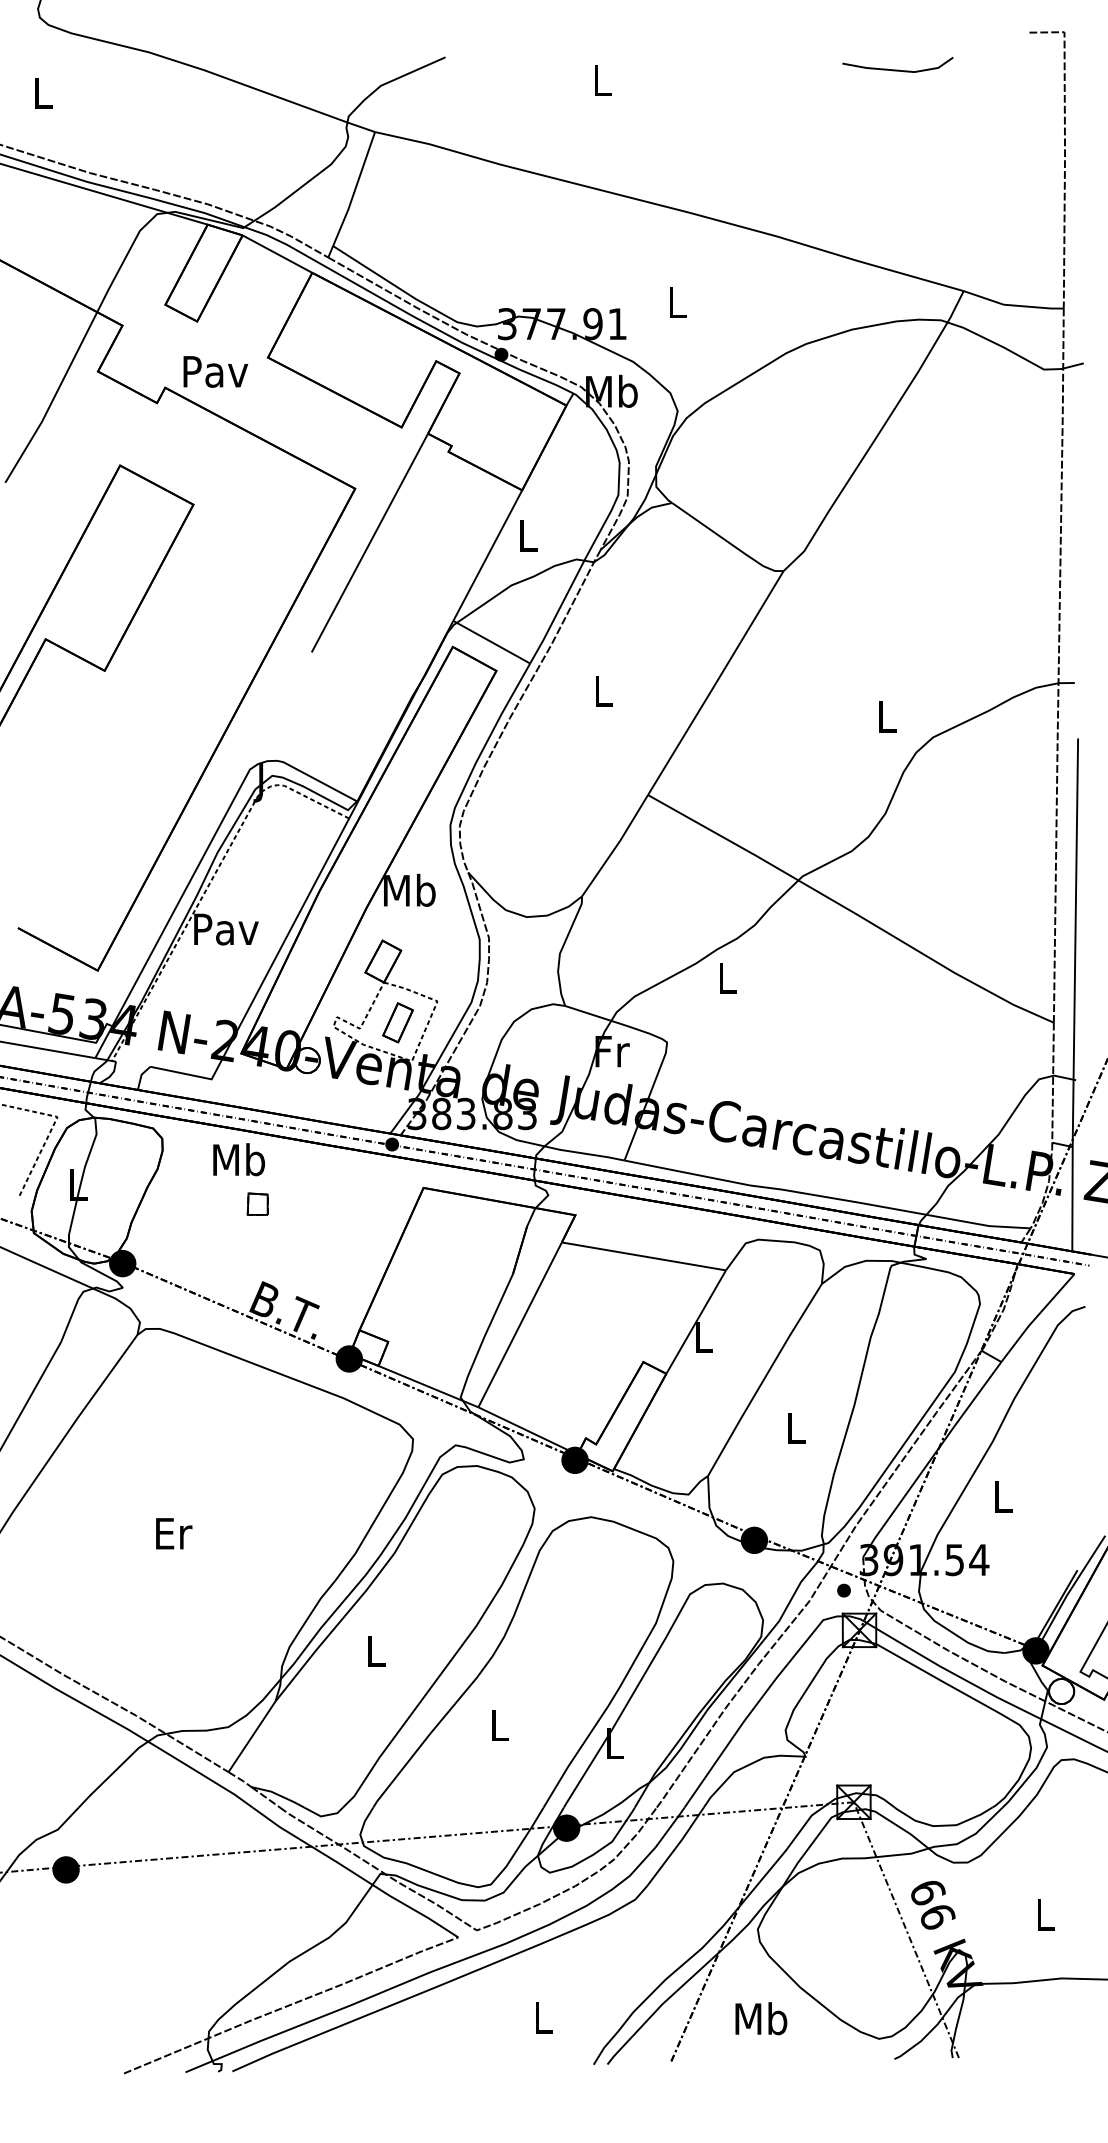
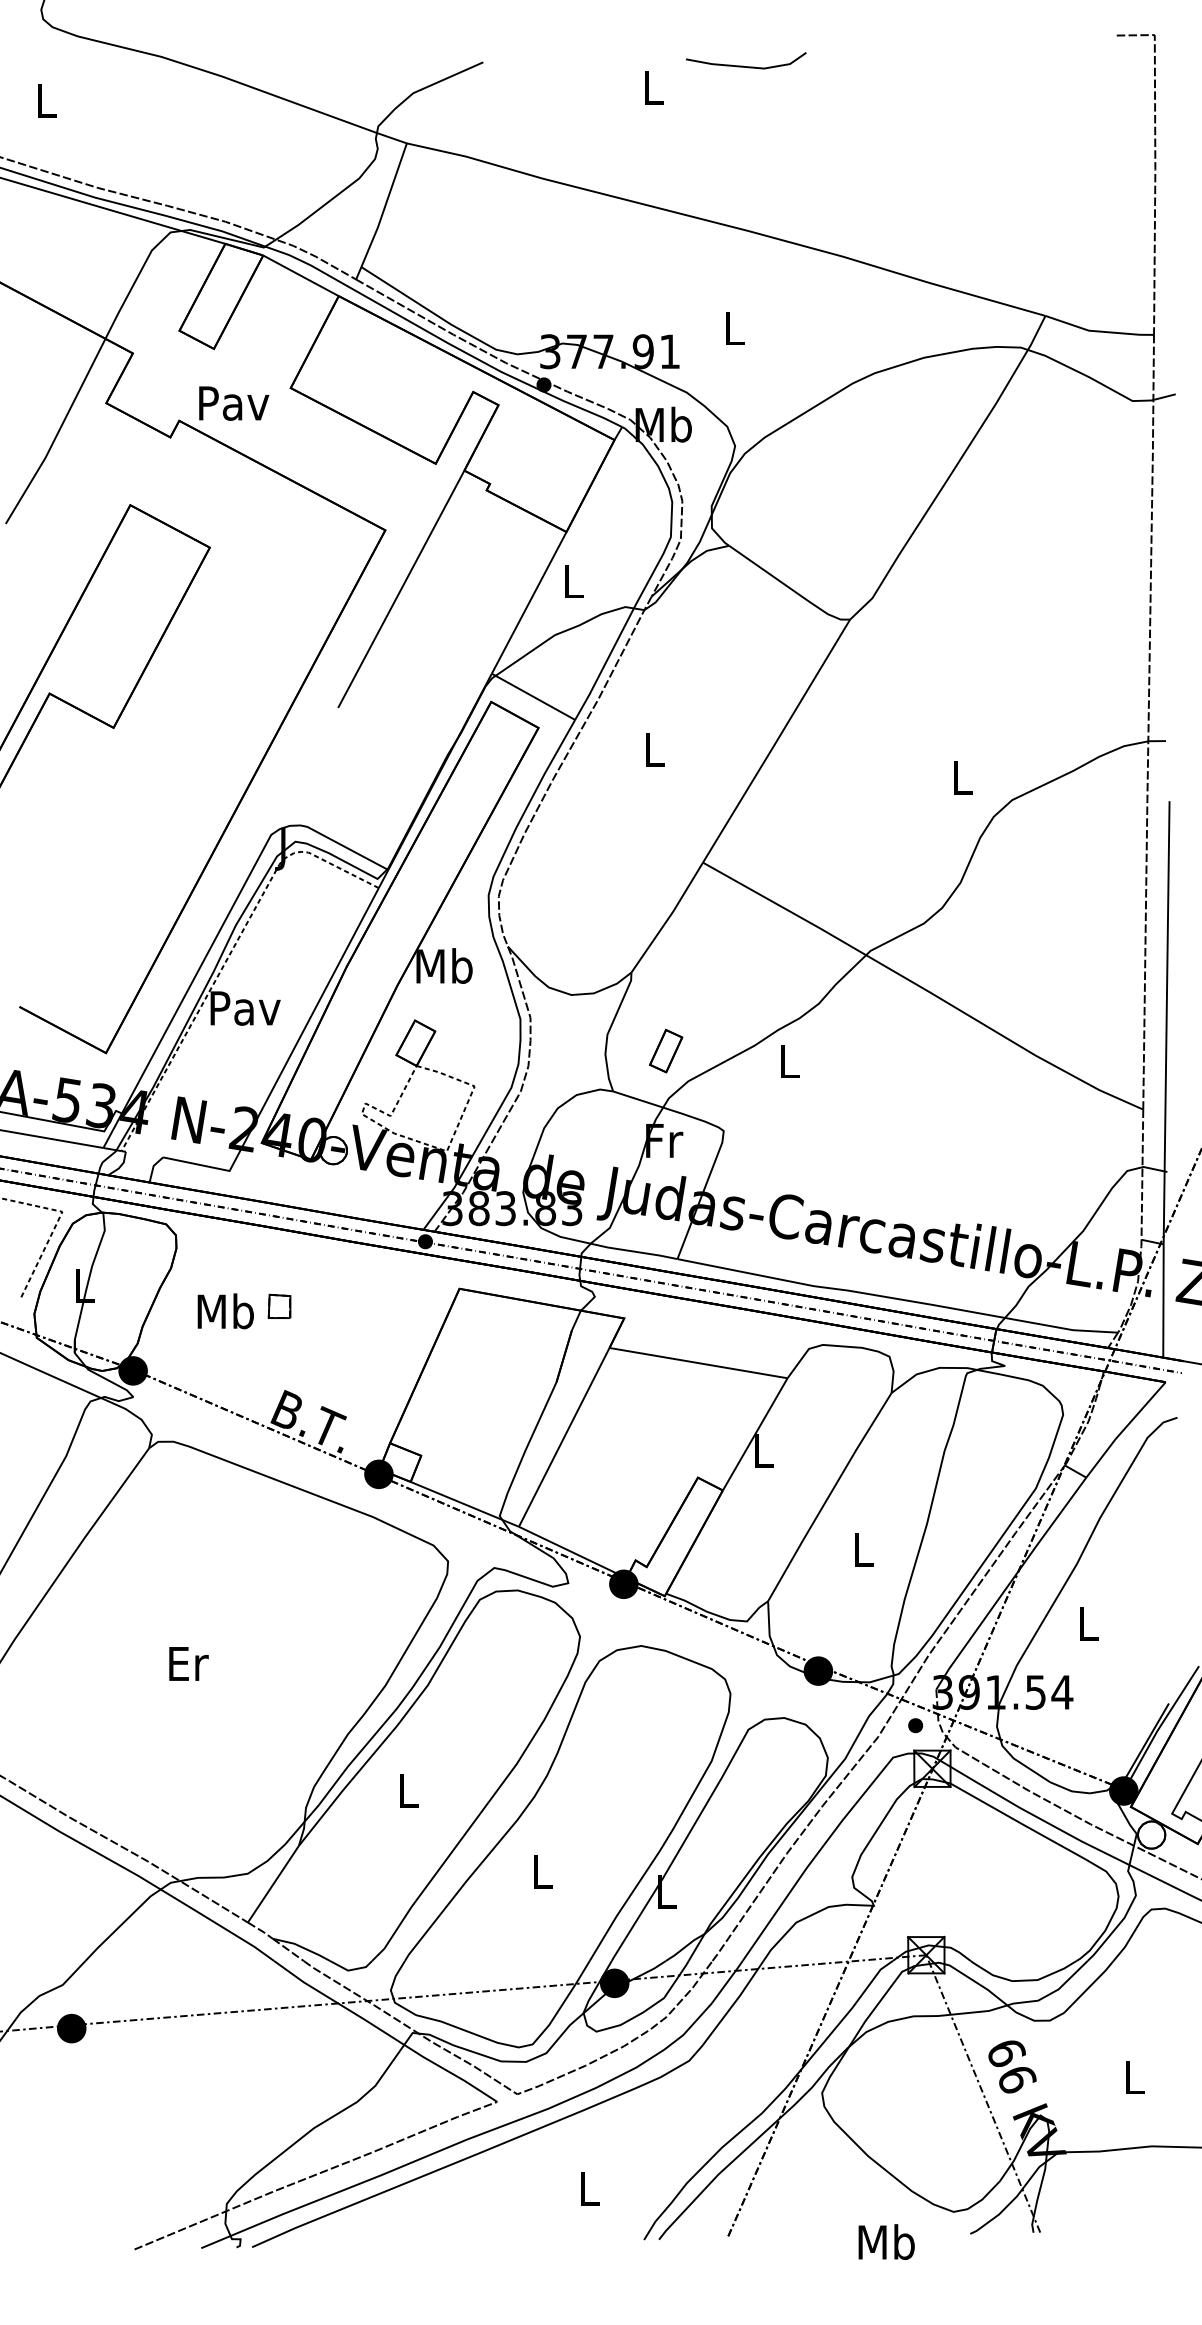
line: (897, 69) -> (745, 65), moved
part: (397, 1022) -> (665, 1050), moved
text: (239, 1159) -> (226, 1311), moved
text: (761, 2018) -> (886, 2241), moved

